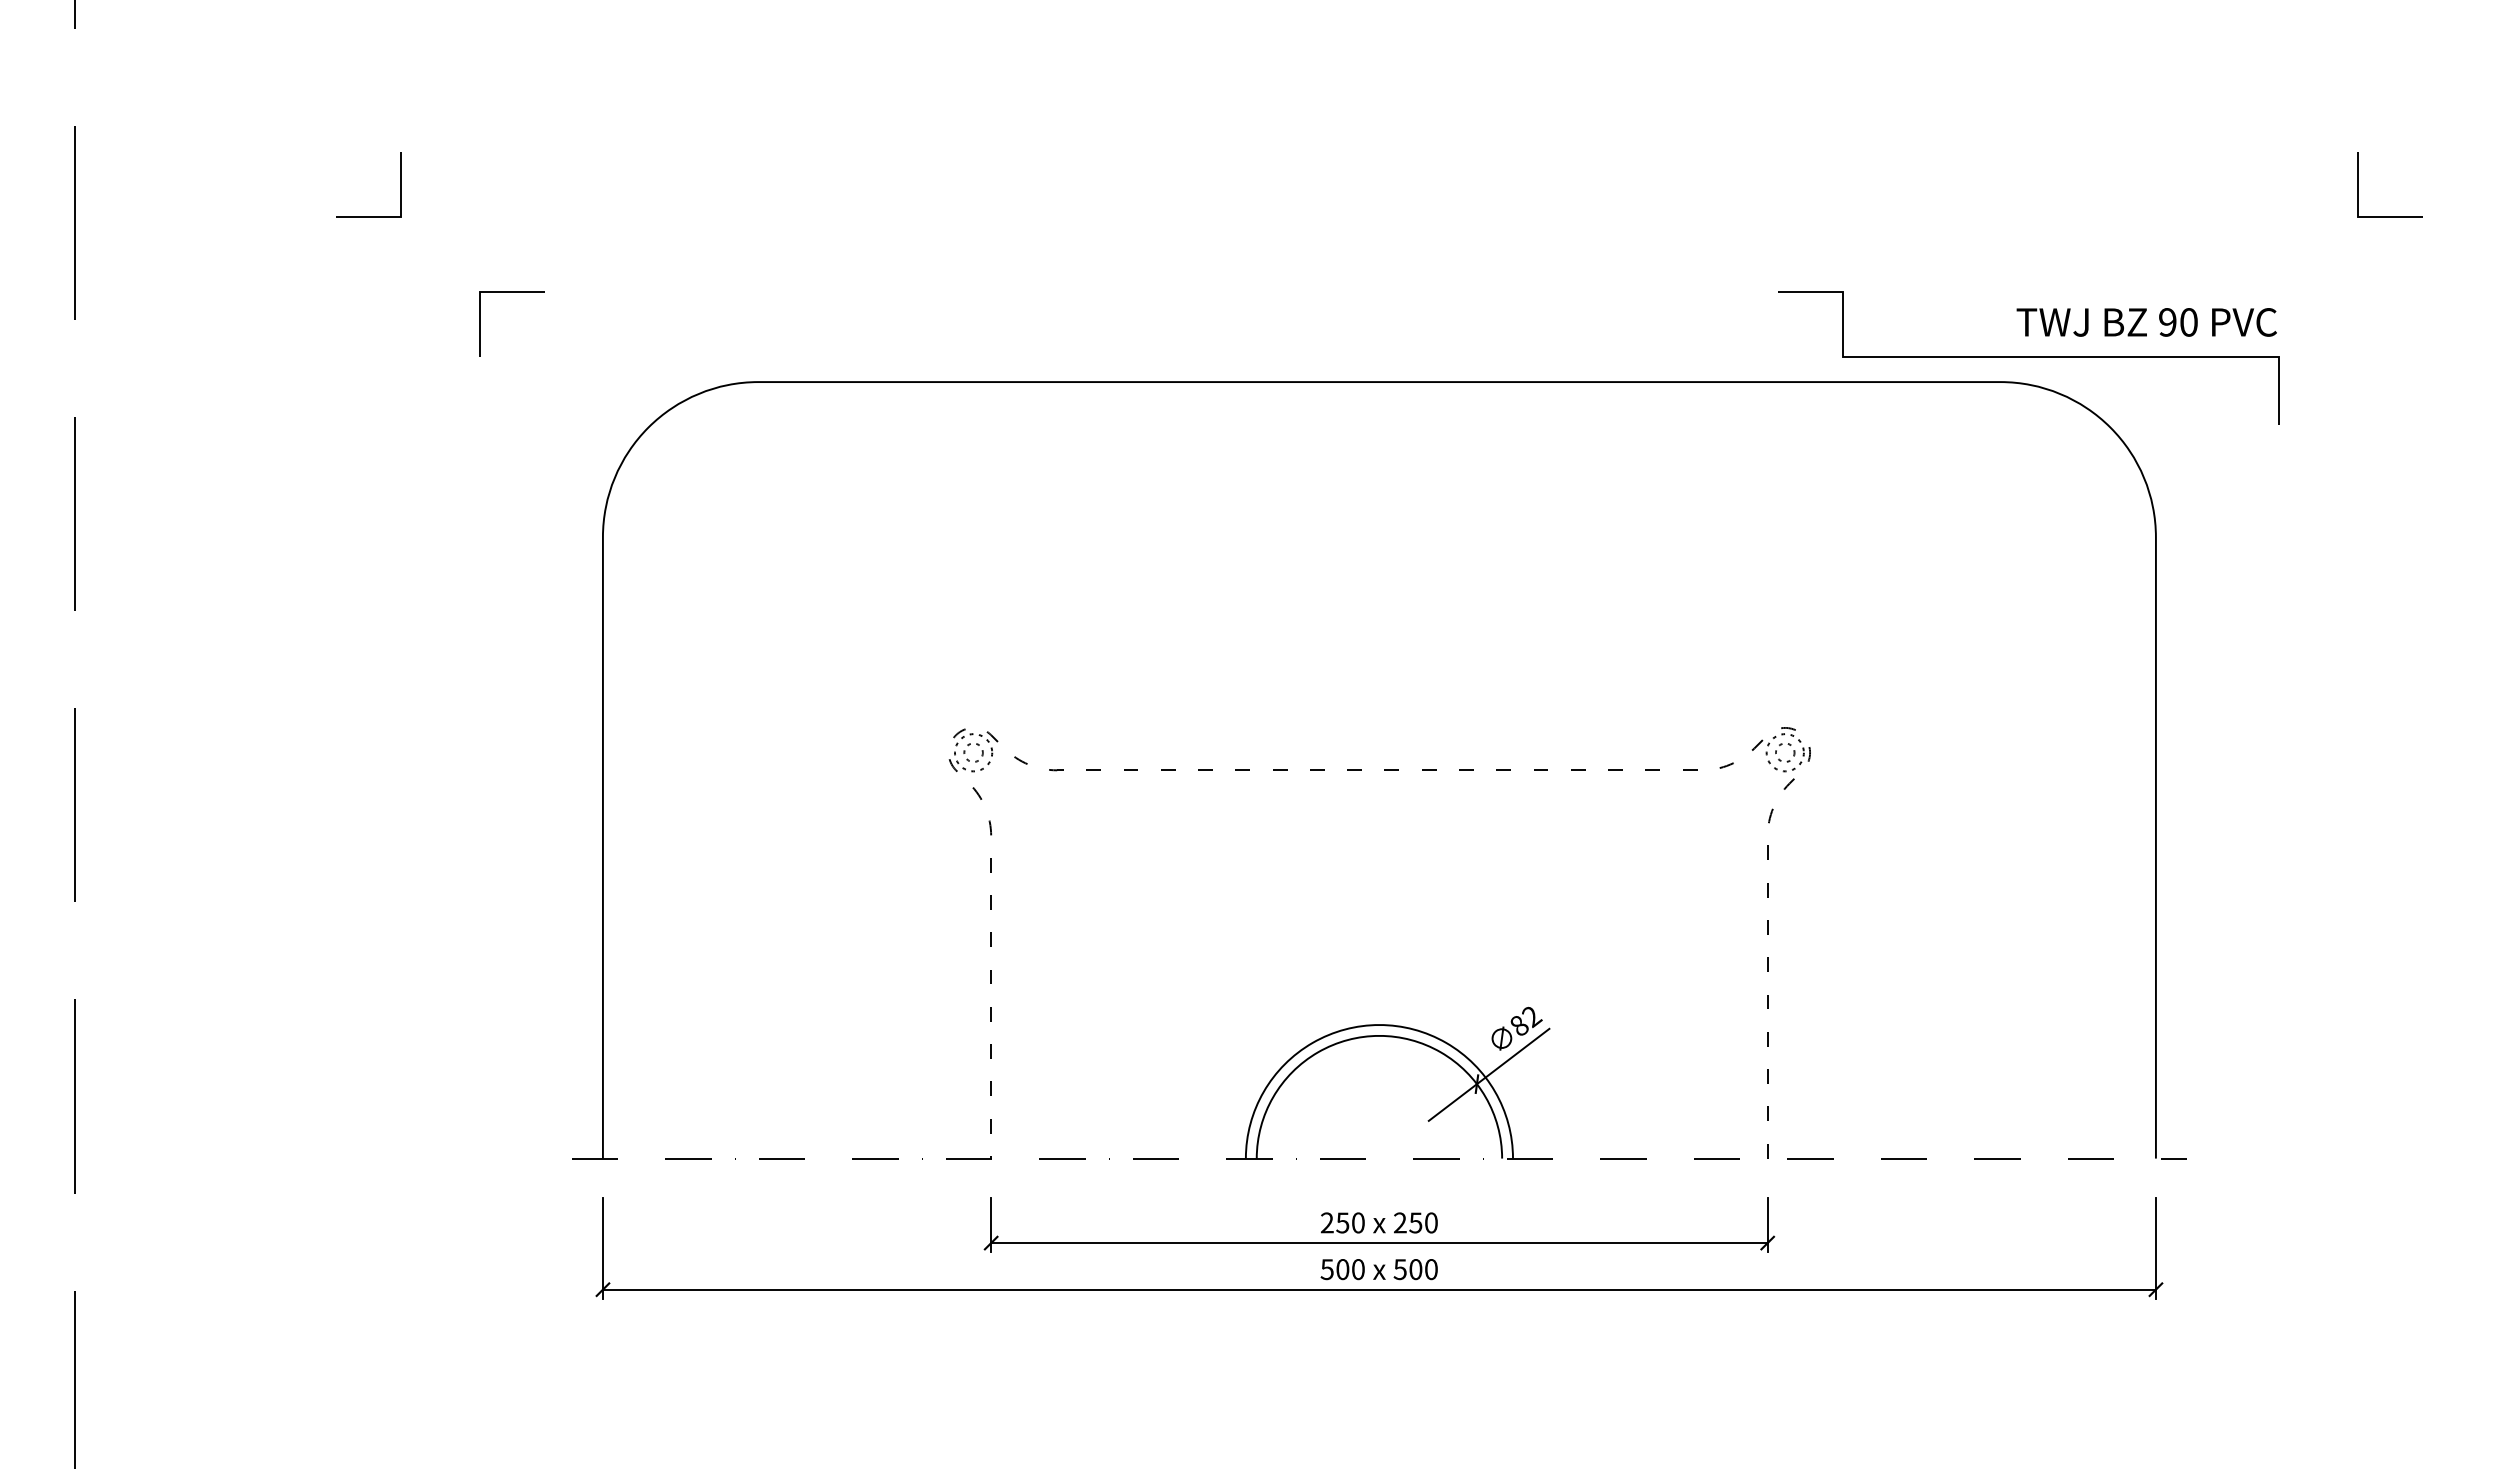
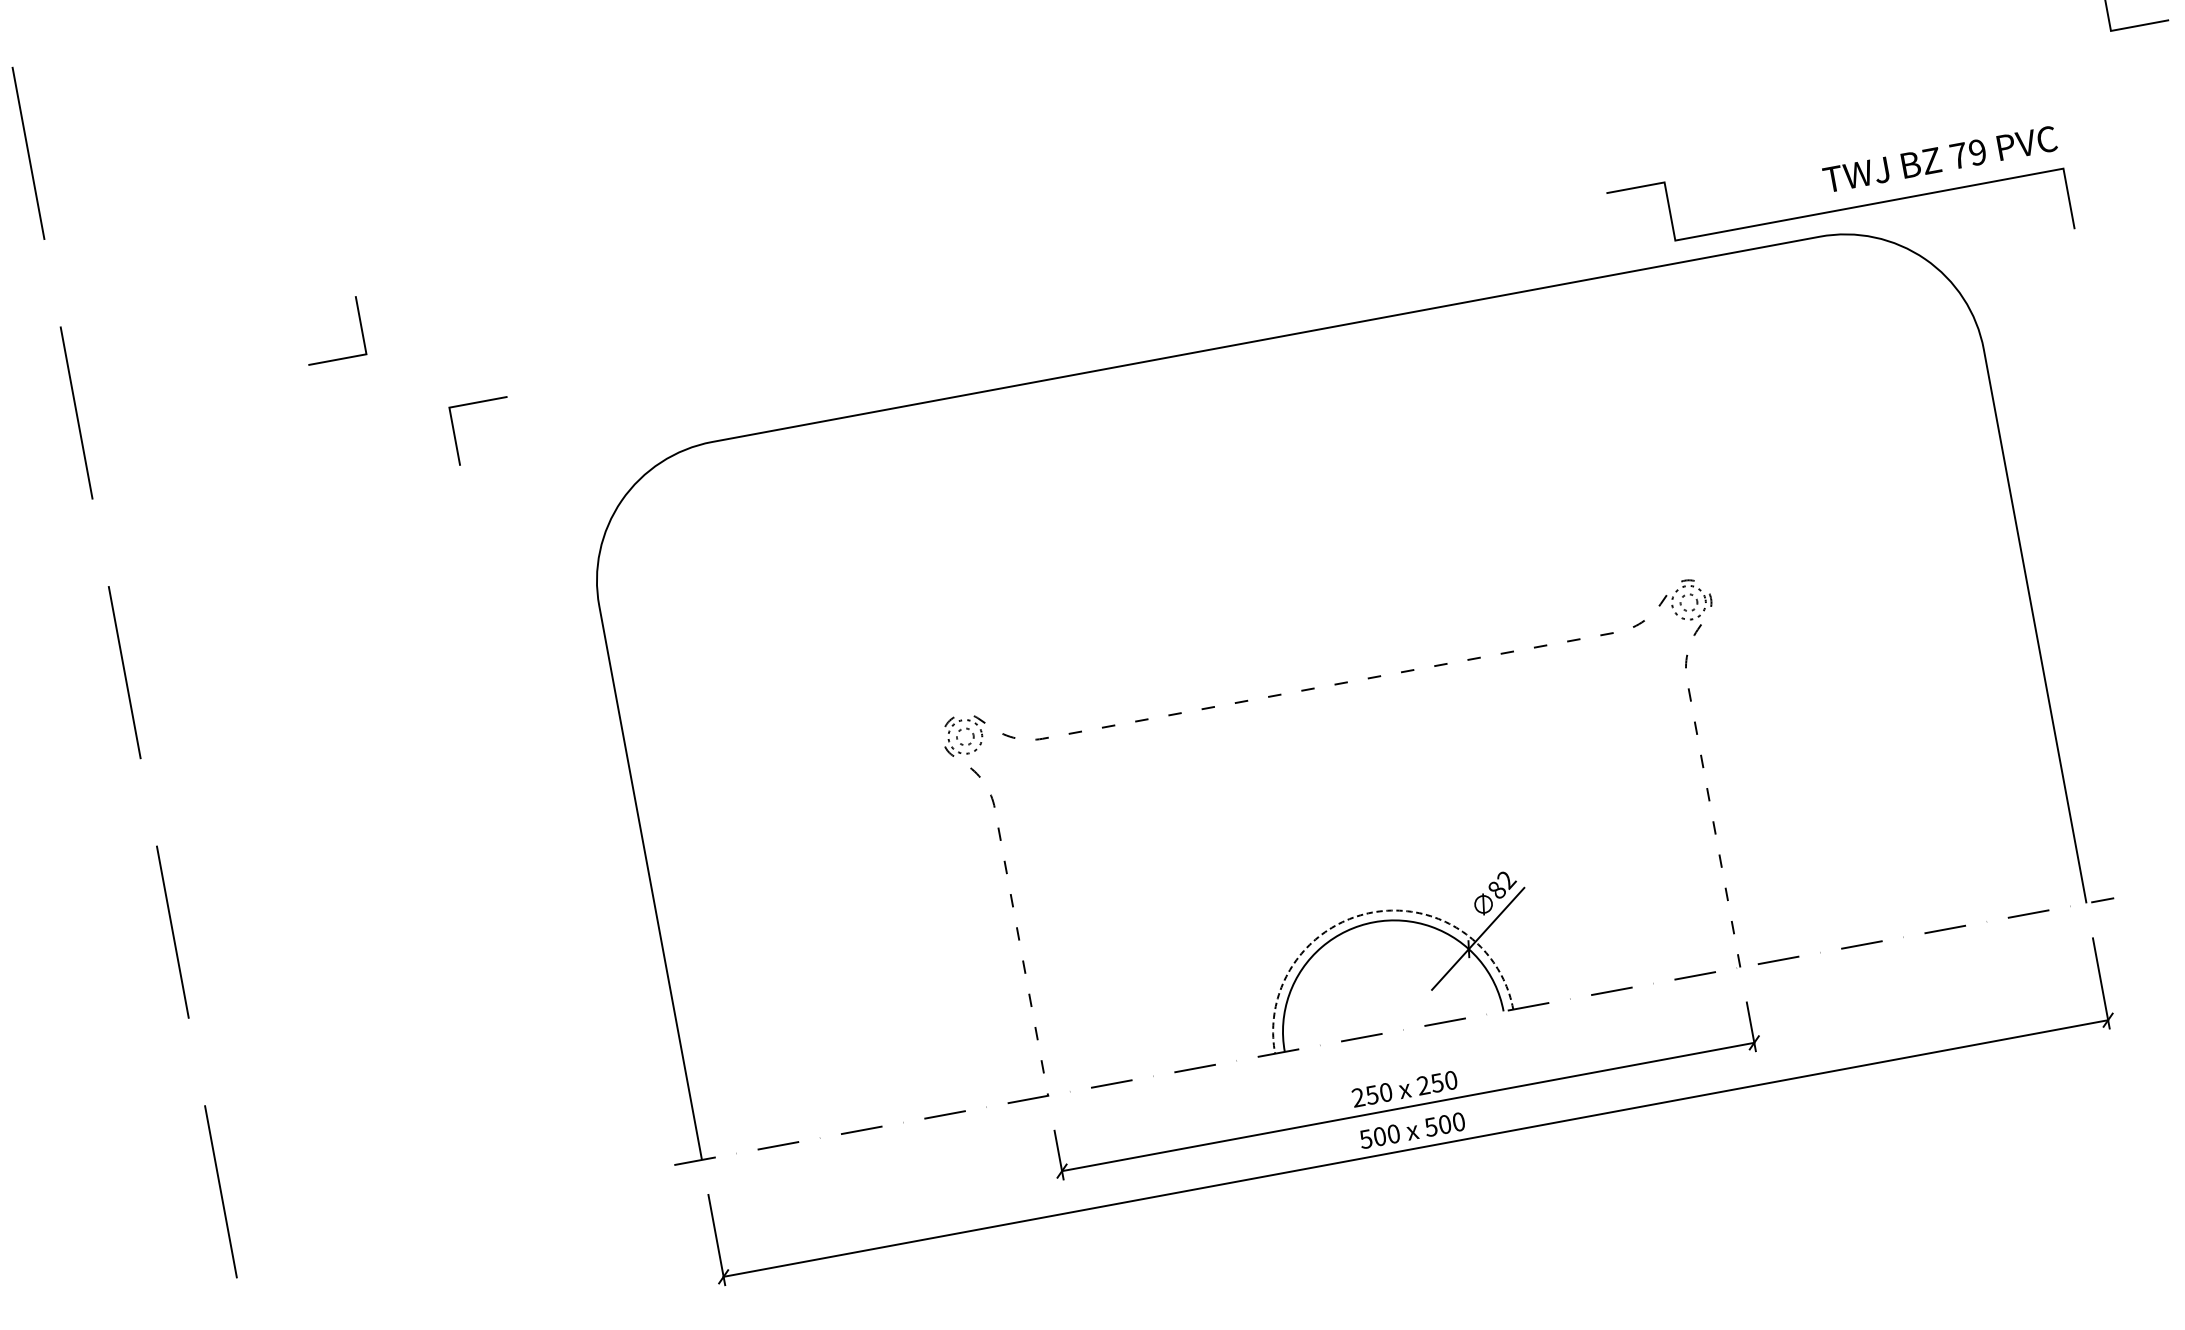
text: (2178, 322) -> (1968, 154), 90 -> 79
arc: (1379, 1025) -> (1372, 912), solid -> dashed

